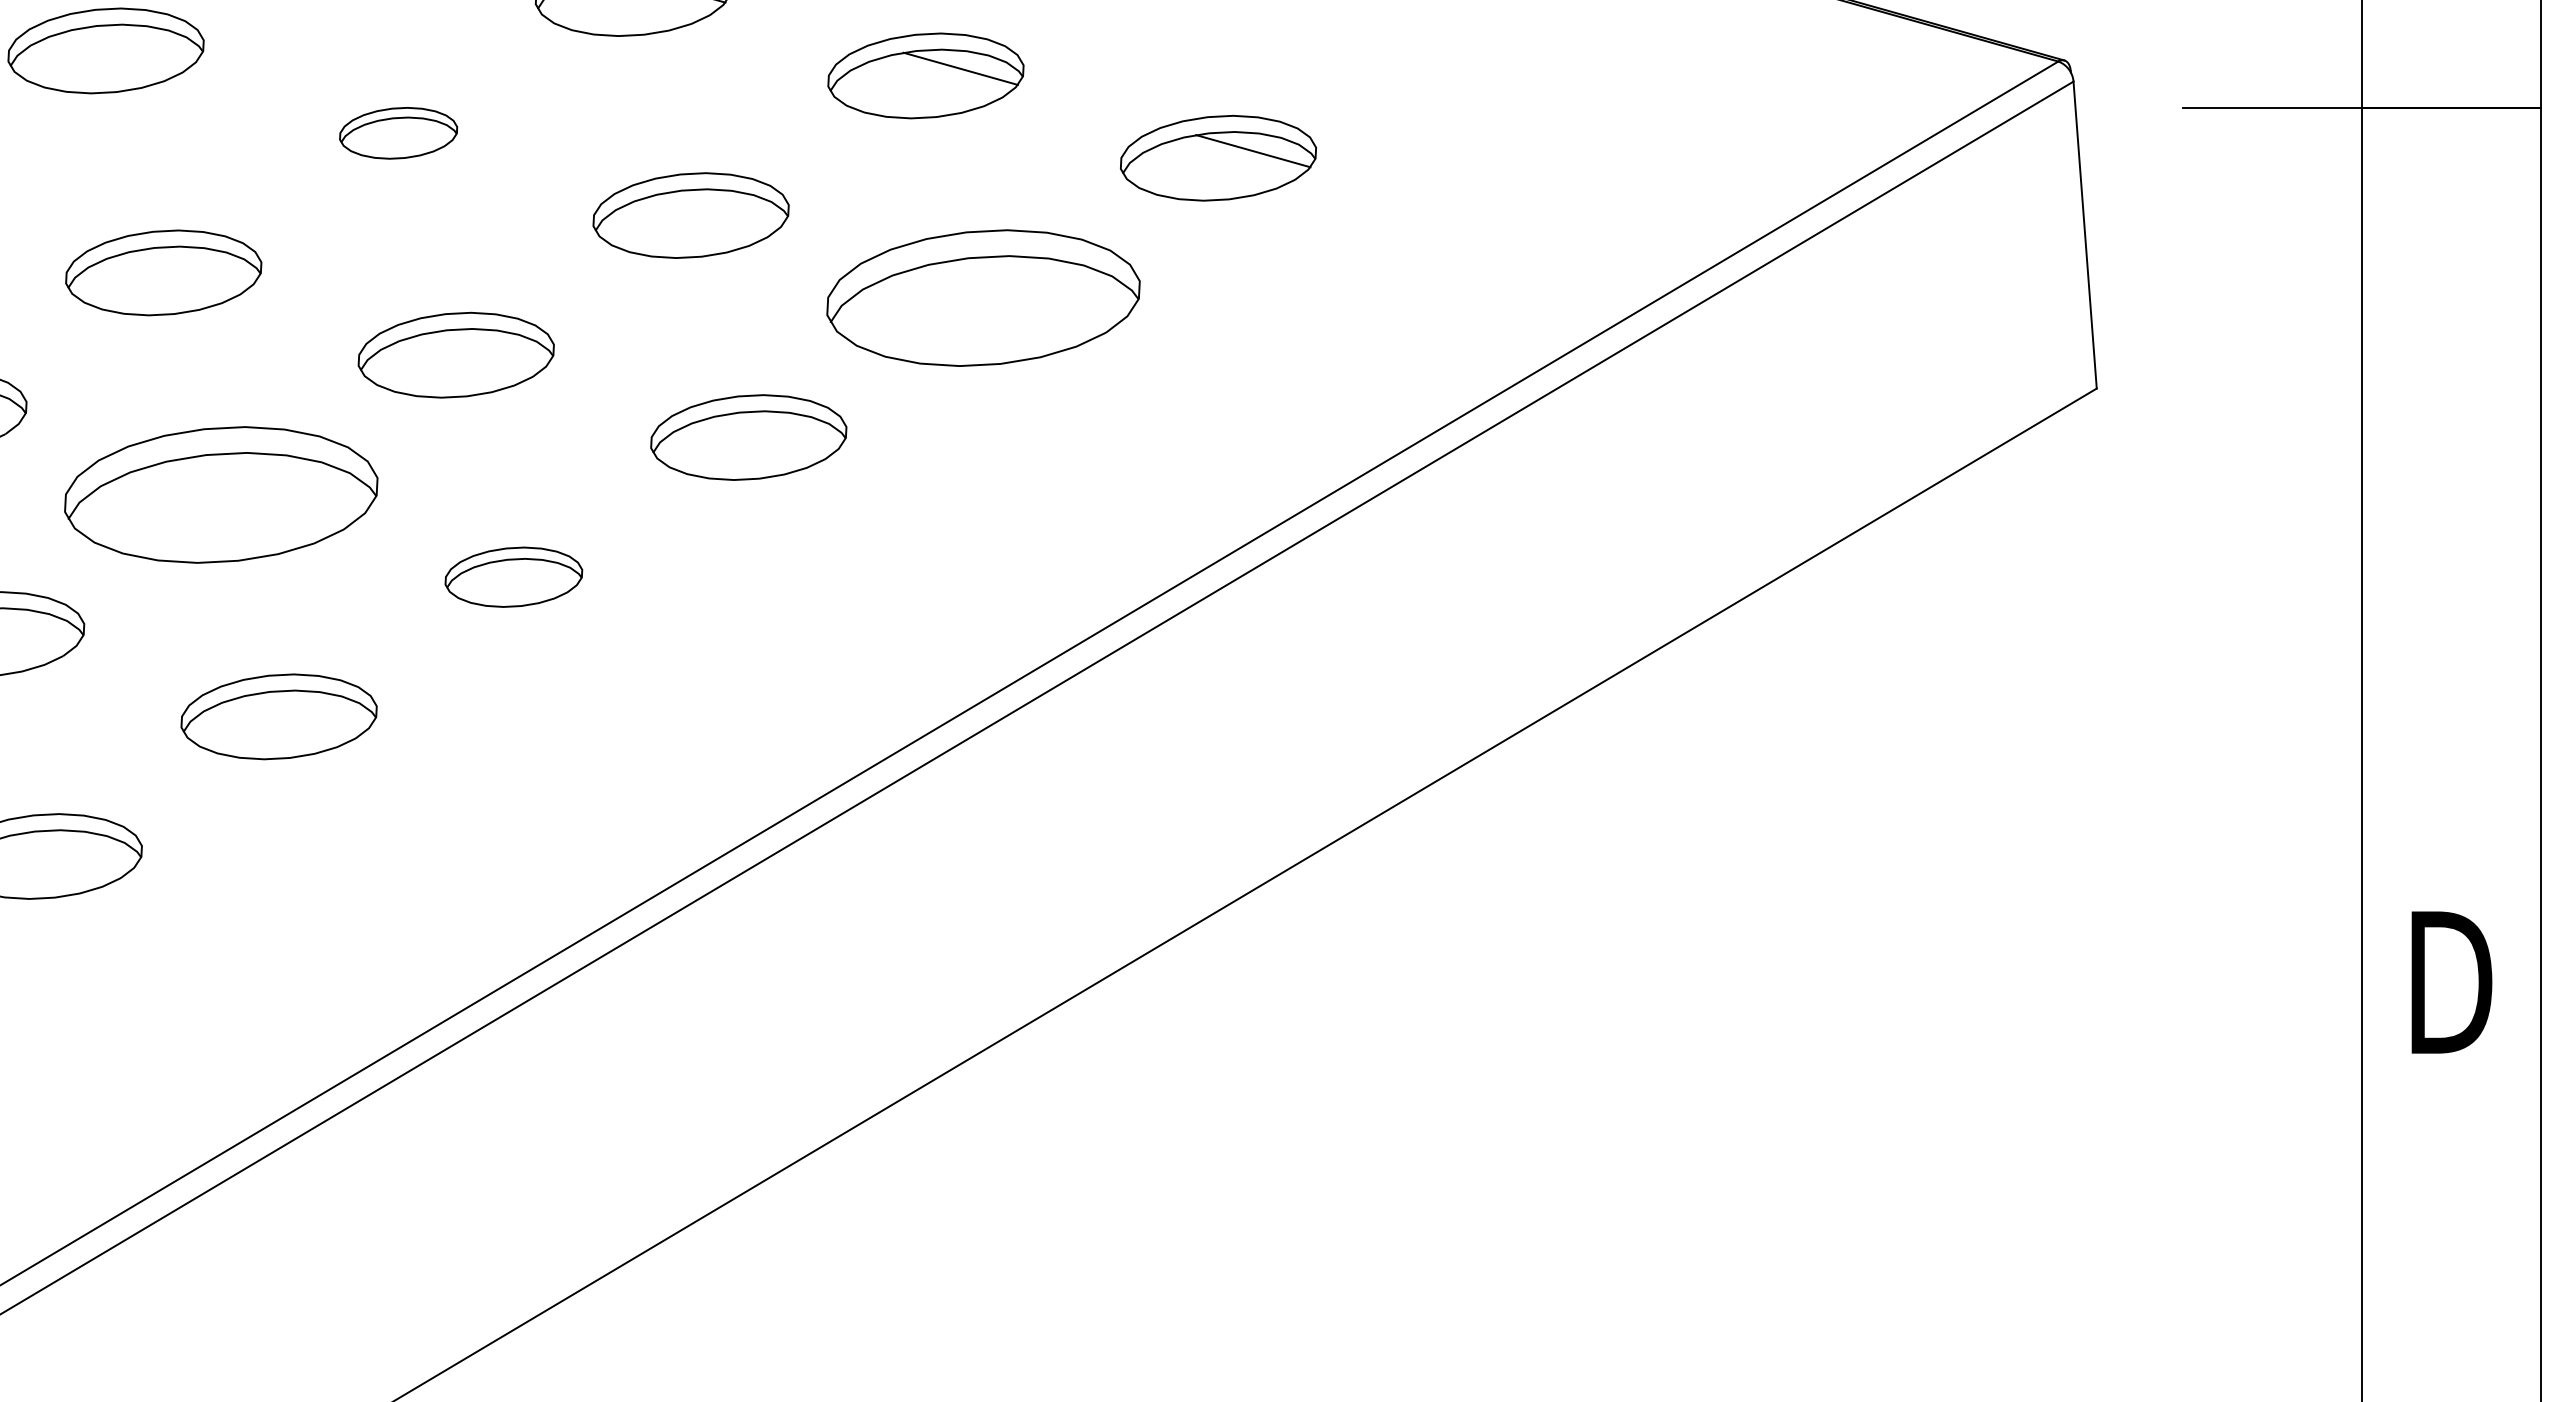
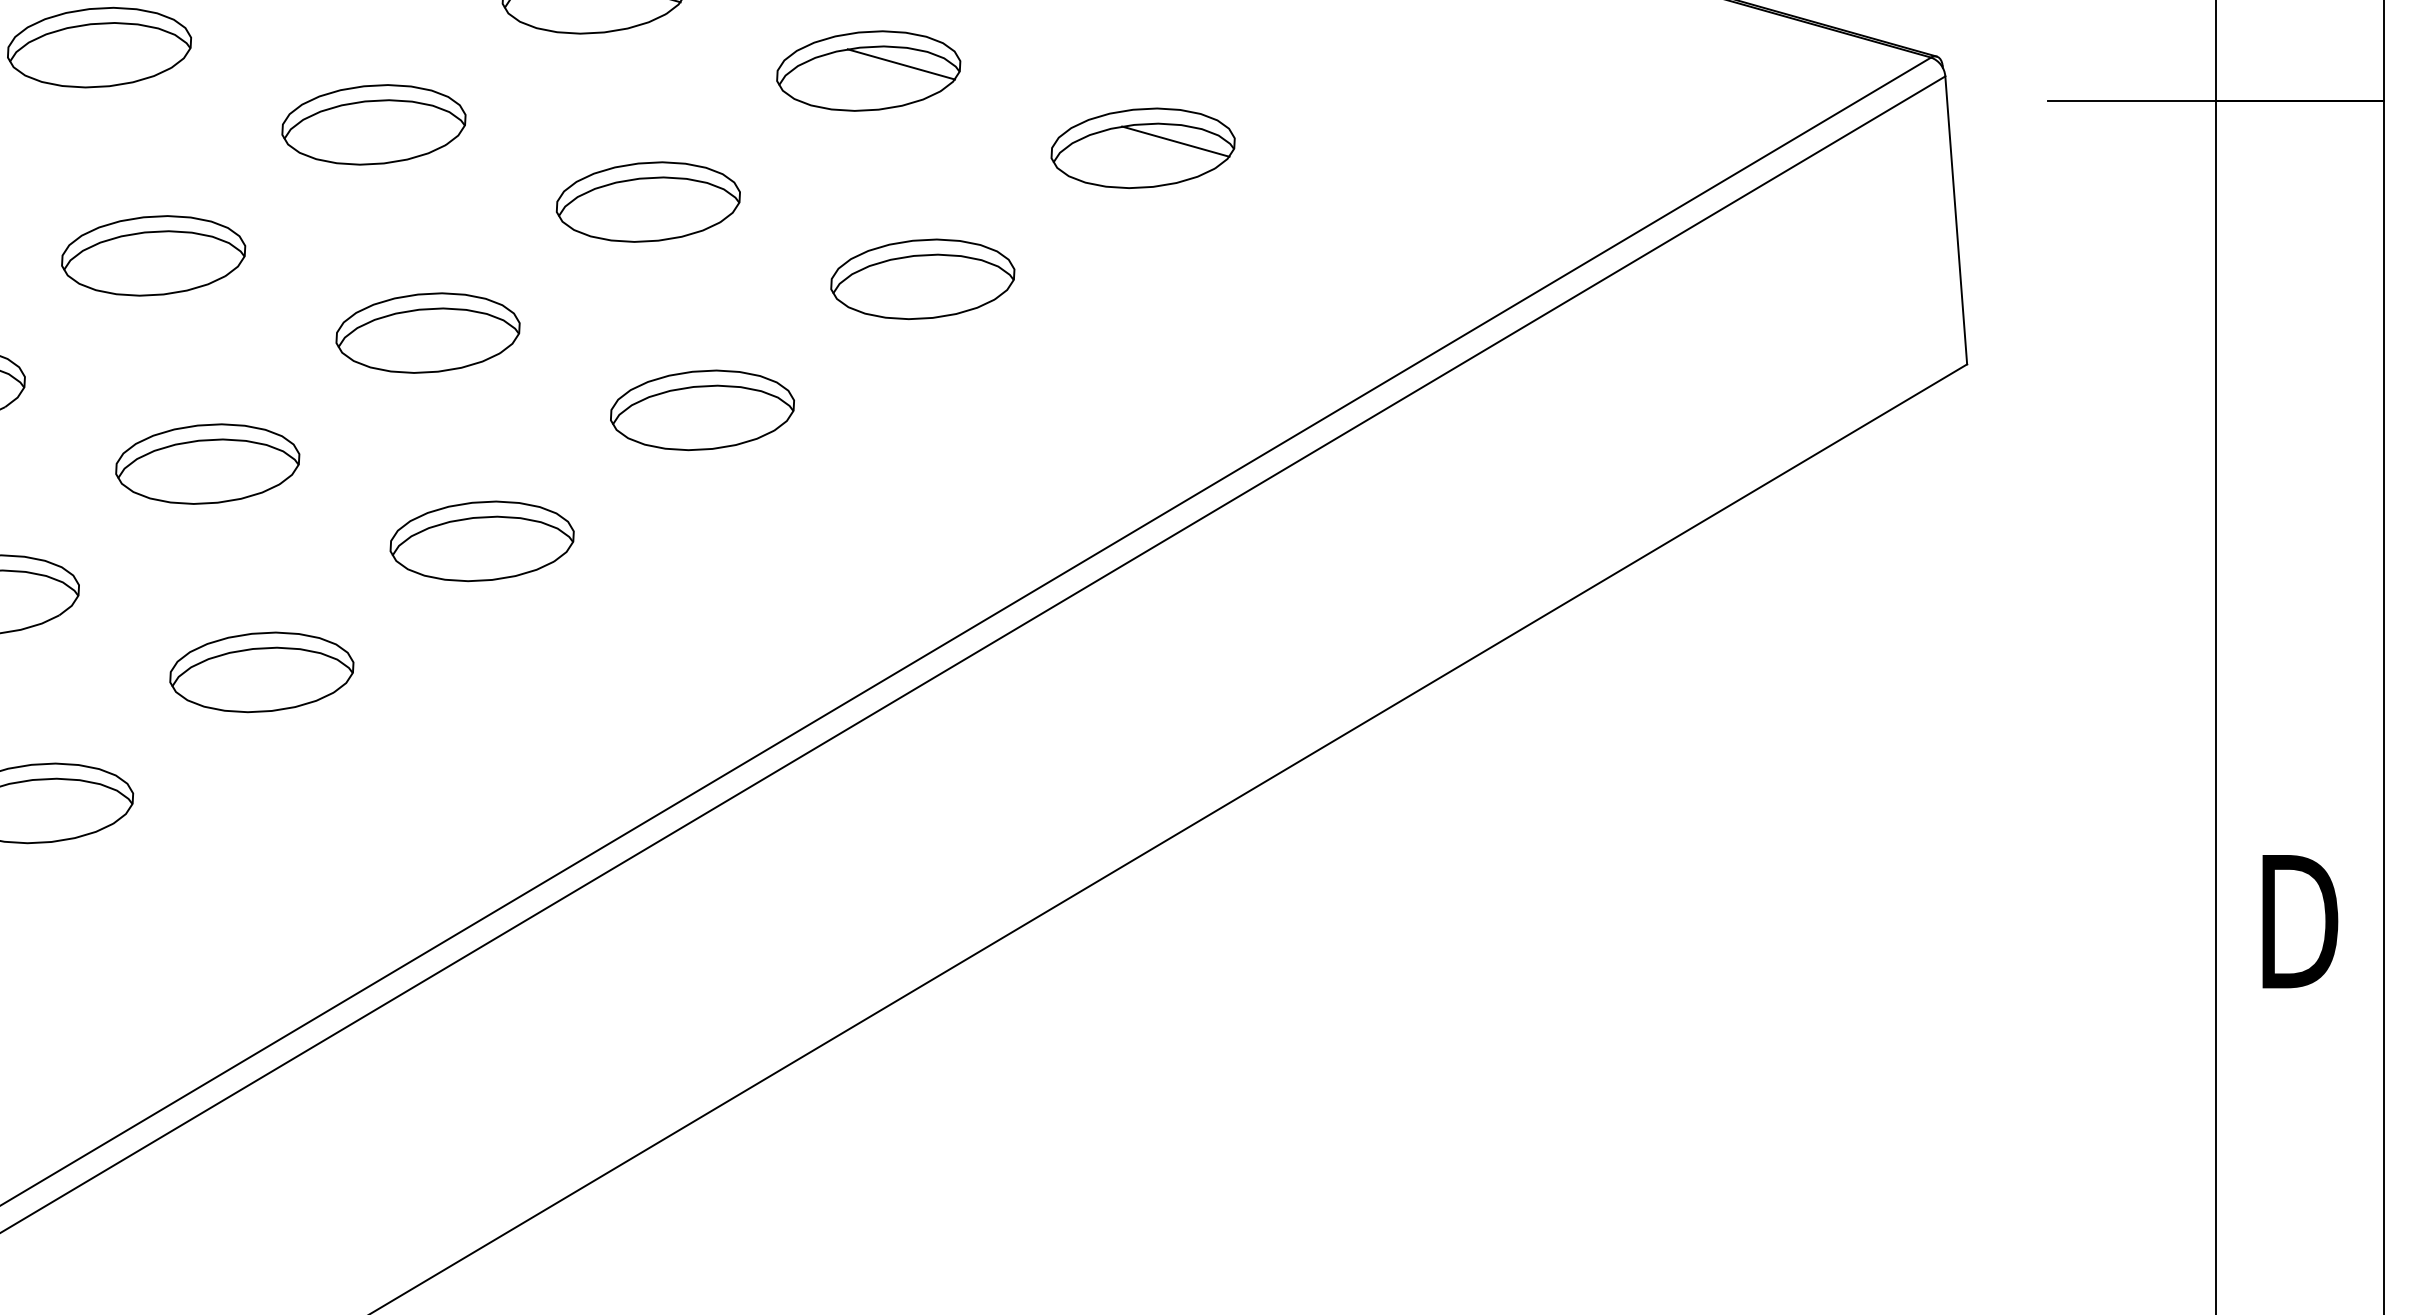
part: (398, 132) -> (373, 124), size x1.67
part: (983, 297) -> (922, 278), size x0.62
part: (221, 494) -> (207, 463), size x0.62
part: (513, 577) -> (481, 541), size x1.43

